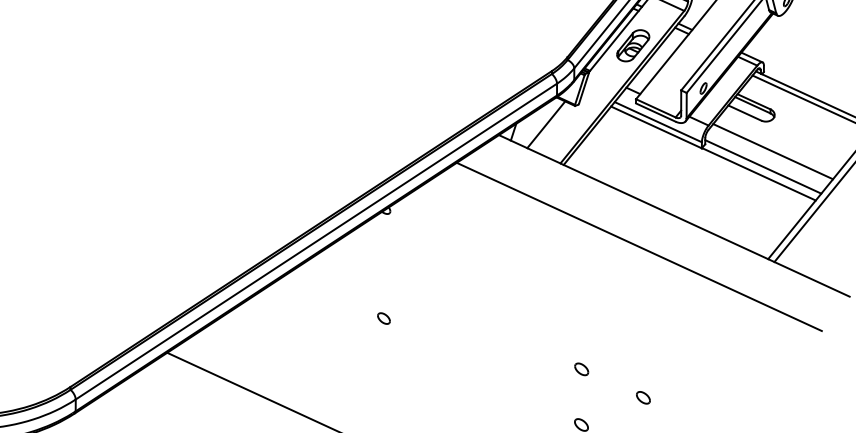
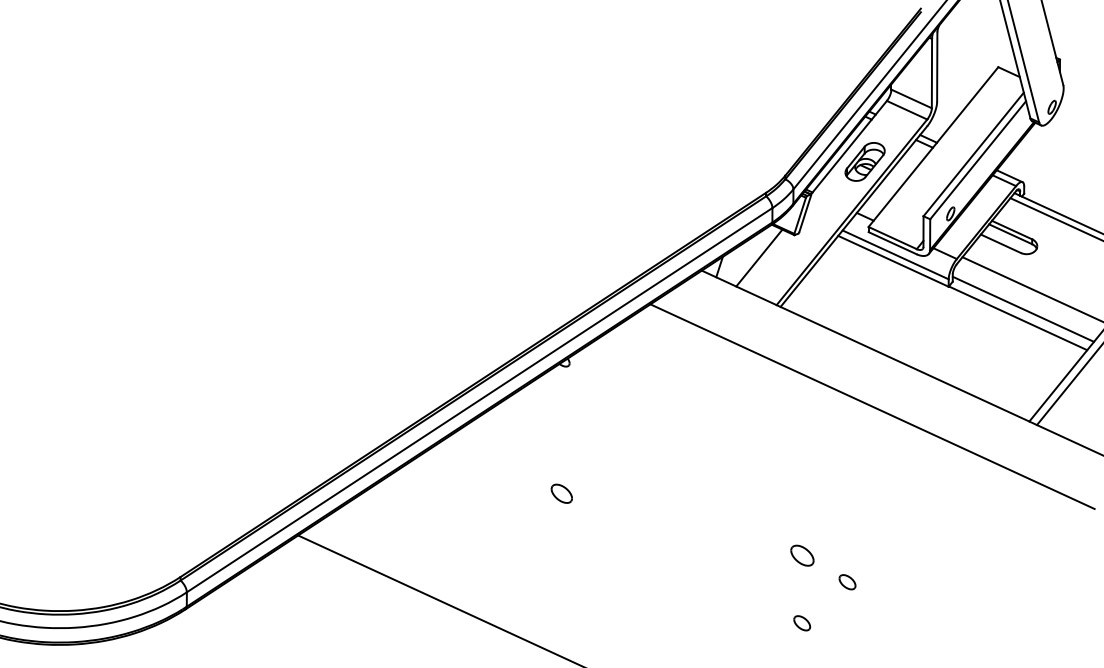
part: (383, 318) -> (561, 493), size x1.4
part: (581, 369) -> (802, 555), size x1.4
part: (643, 398) -> (847, 582), moved

